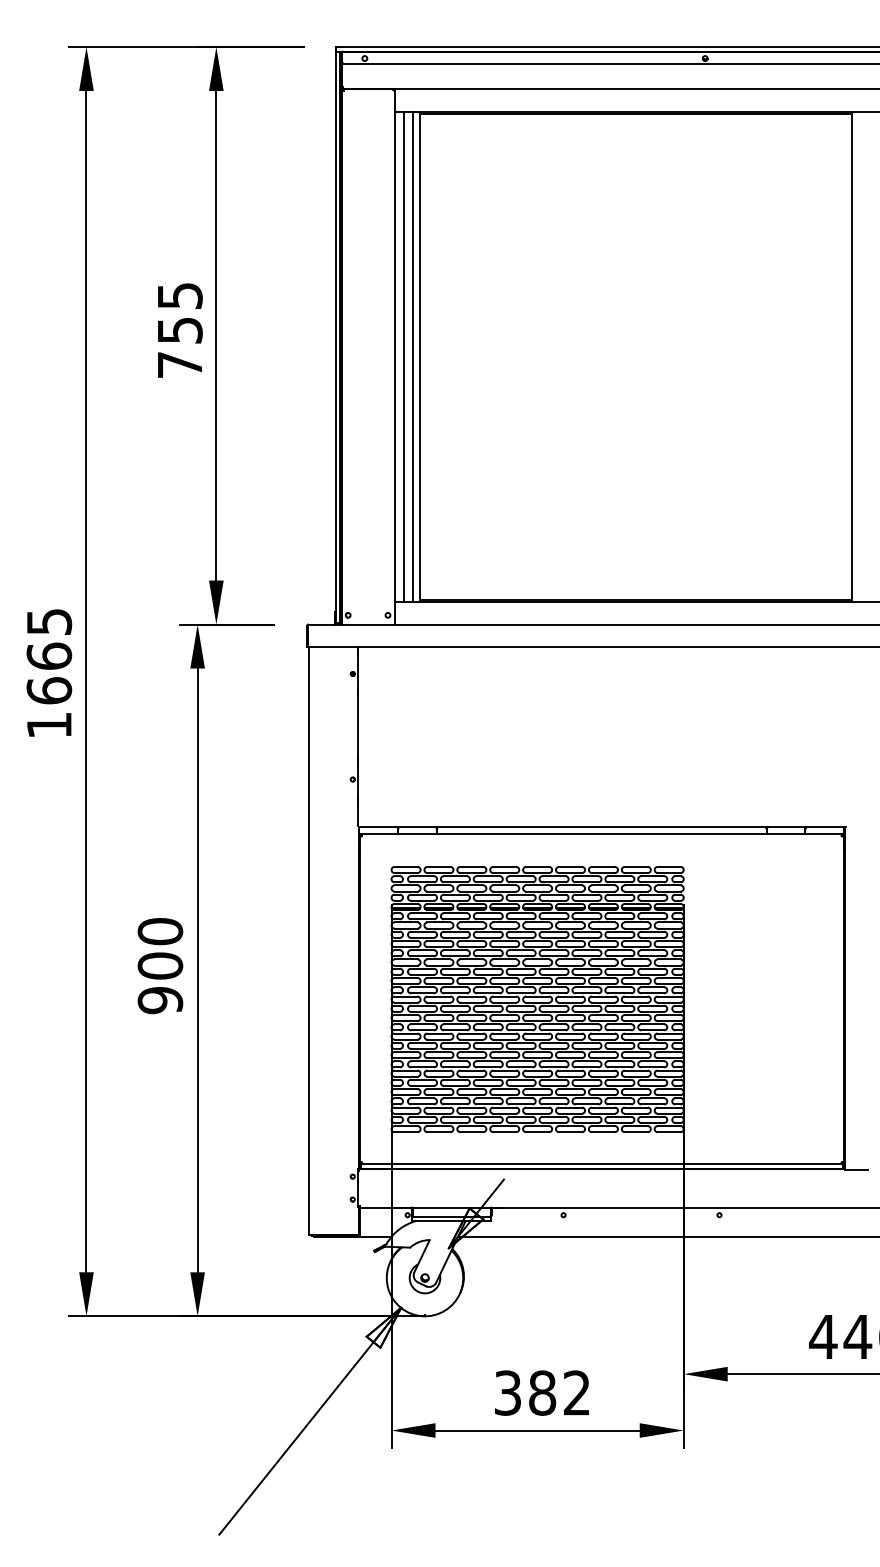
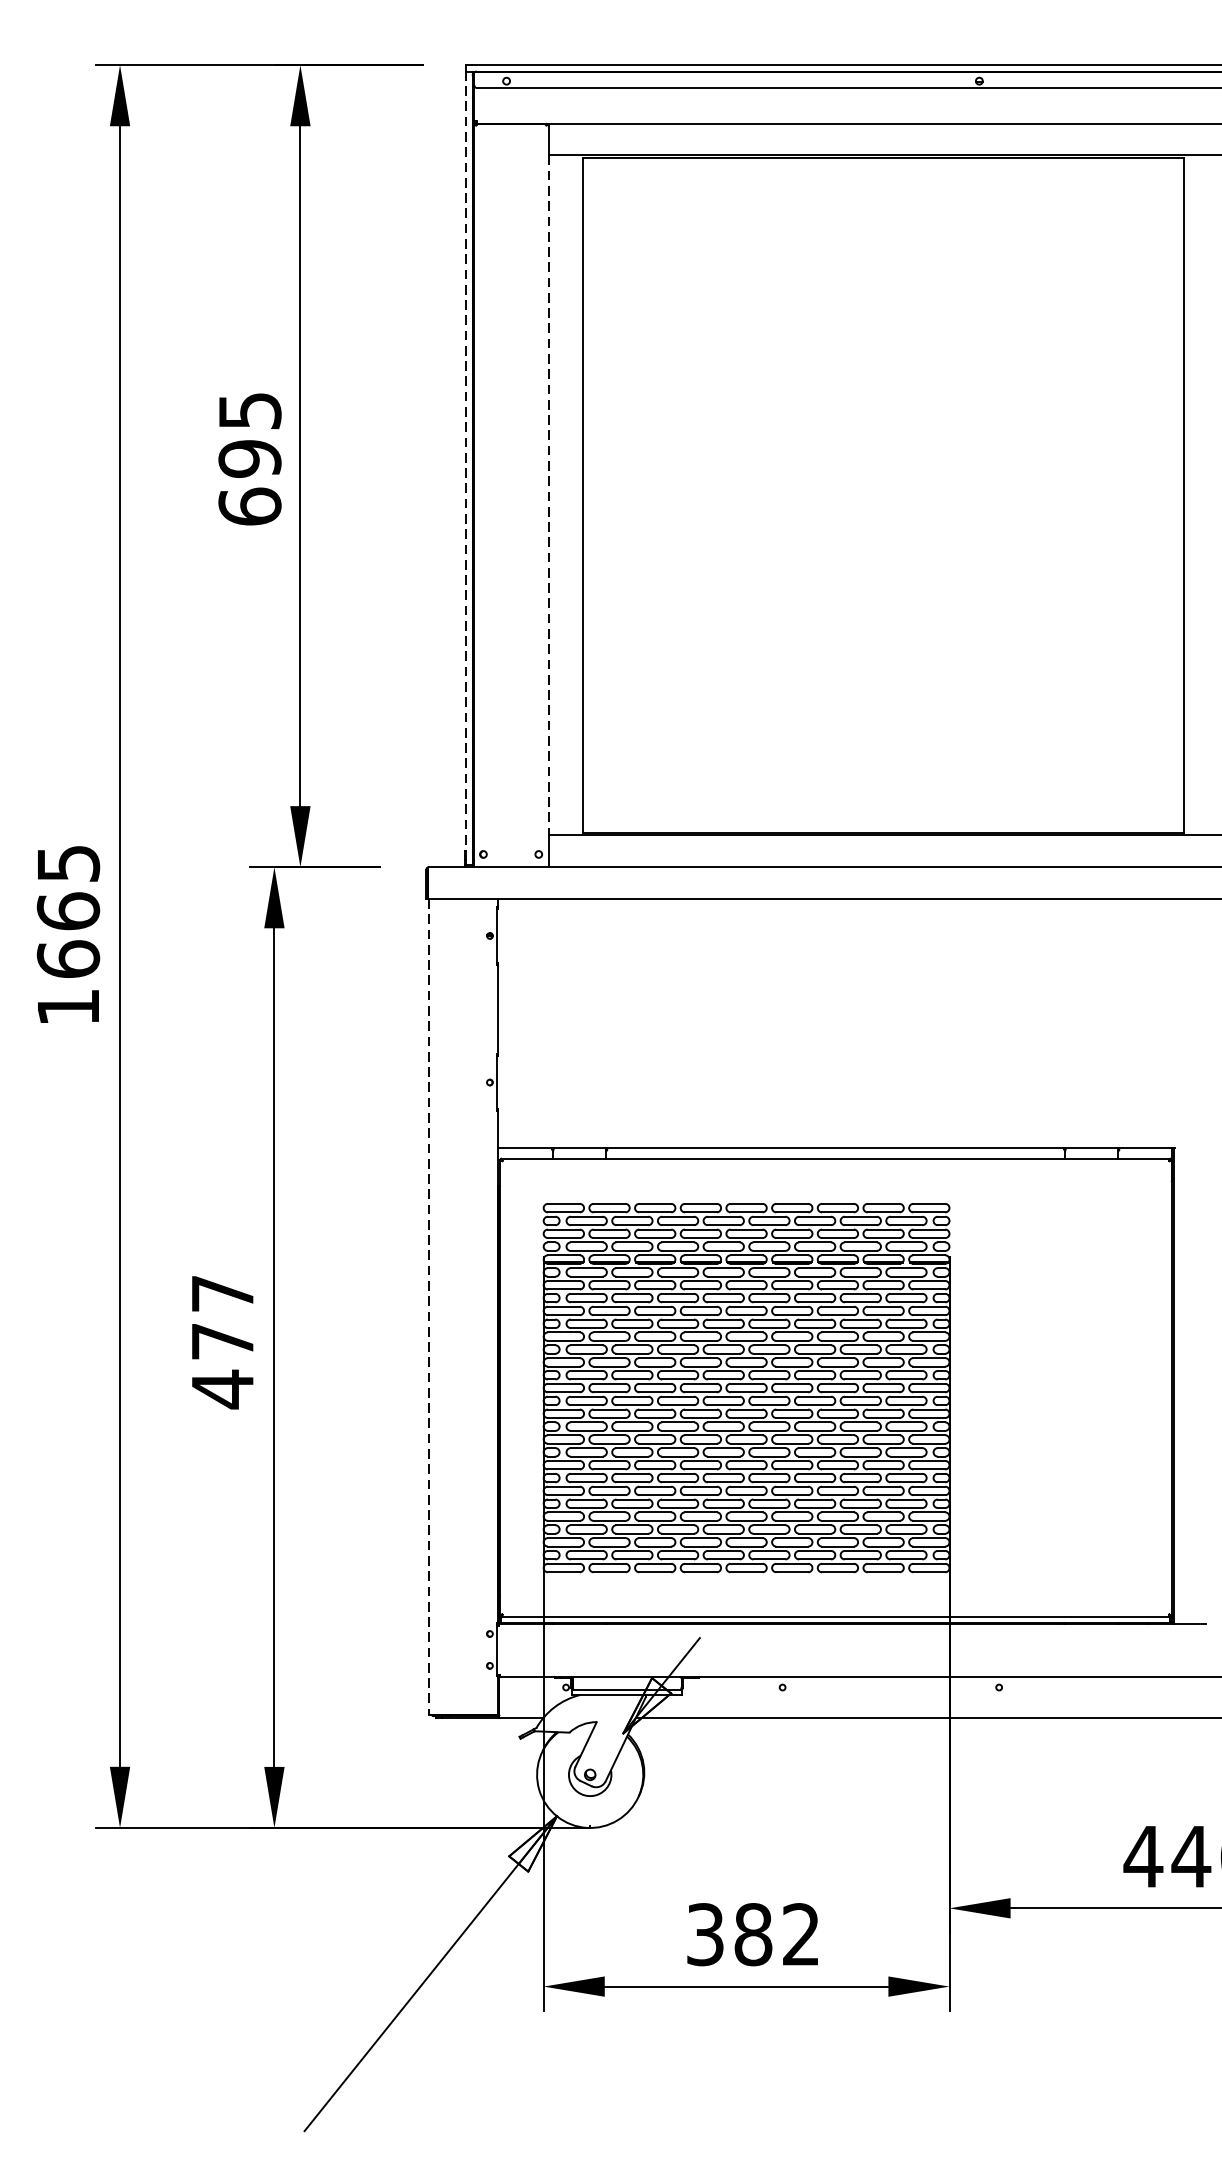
line: (335, 337) -> (465, 468), solid -> dashed
text: (179, 347) -> (249, 482), 755 -> 695
line: (395, 356) -> (549, 494), solid -> dashed
line: (404, 356) -> (561, 494), removed
line: (413, 356) -> (574, 494), removed
line: (308, 941) -> (428, 1307), solid -> dashed
text: (160, 966) -> (222, 1342), 900 -> 477

